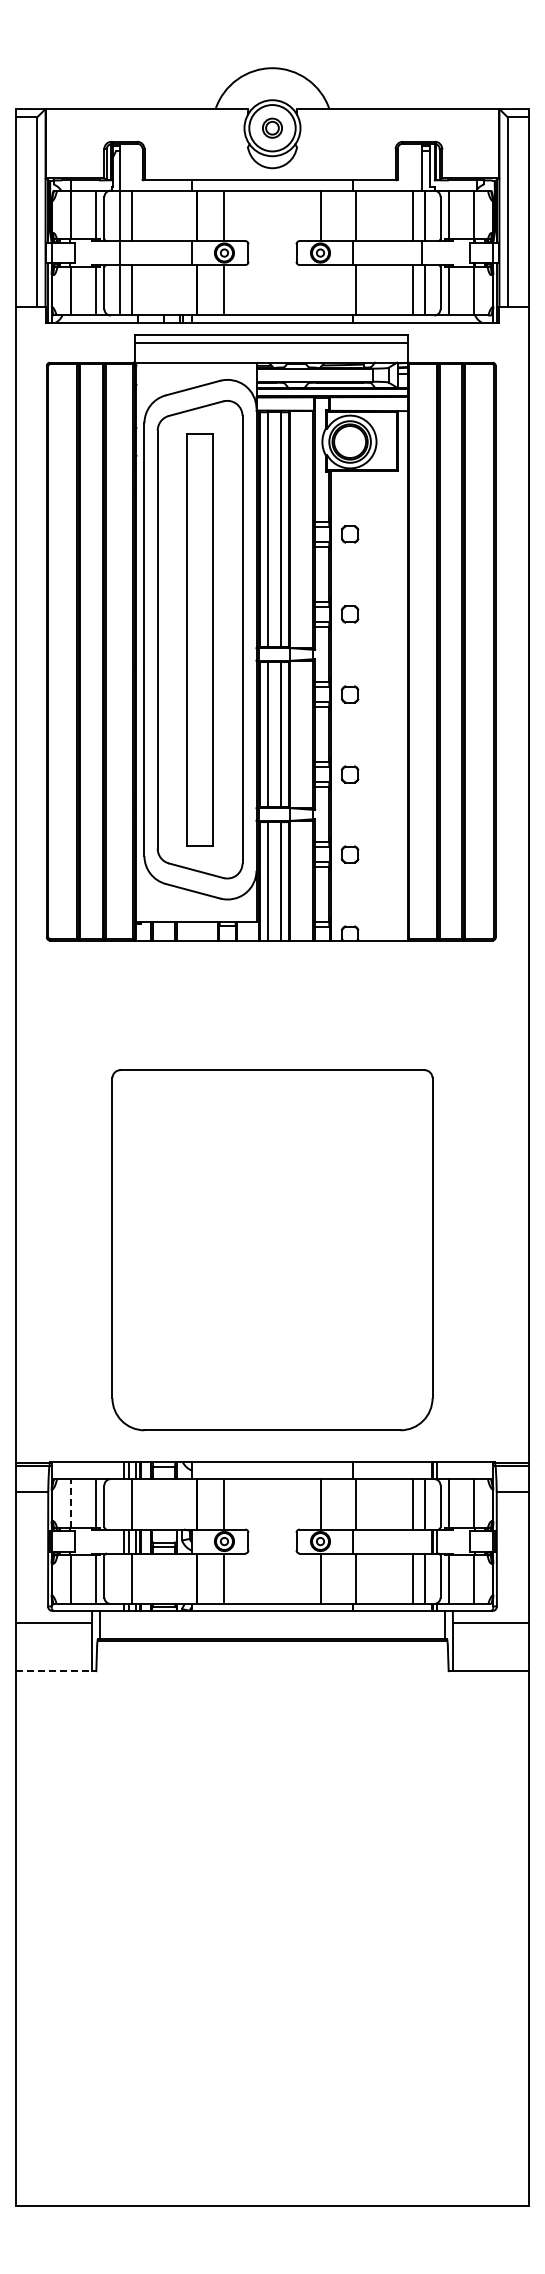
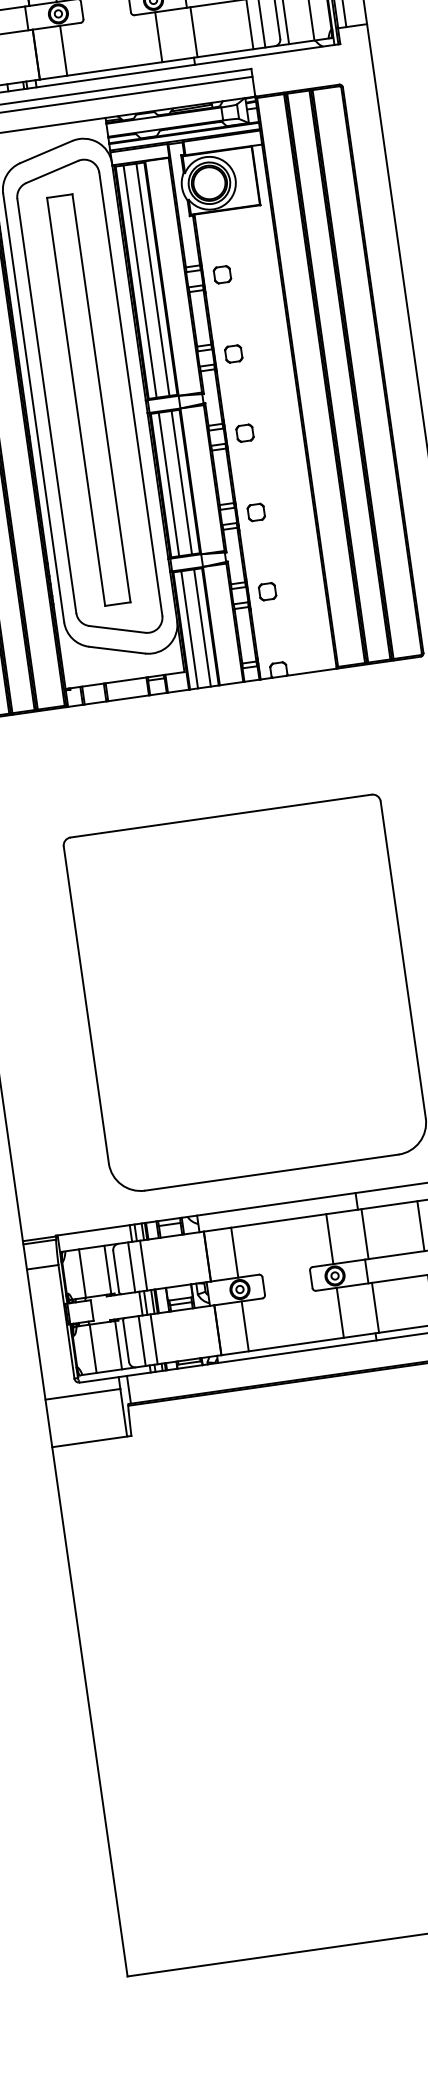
line: (320, 290) -> (158, 37), added
line: (70, 1503) -> (82, 1273), dashed -> solid
line: (120, 1504) -> (131, 1267), added
line: (120, 1578) -> (142, 1340), added
line: (56, 1671) -> (91, 1441), dashed -> solid

